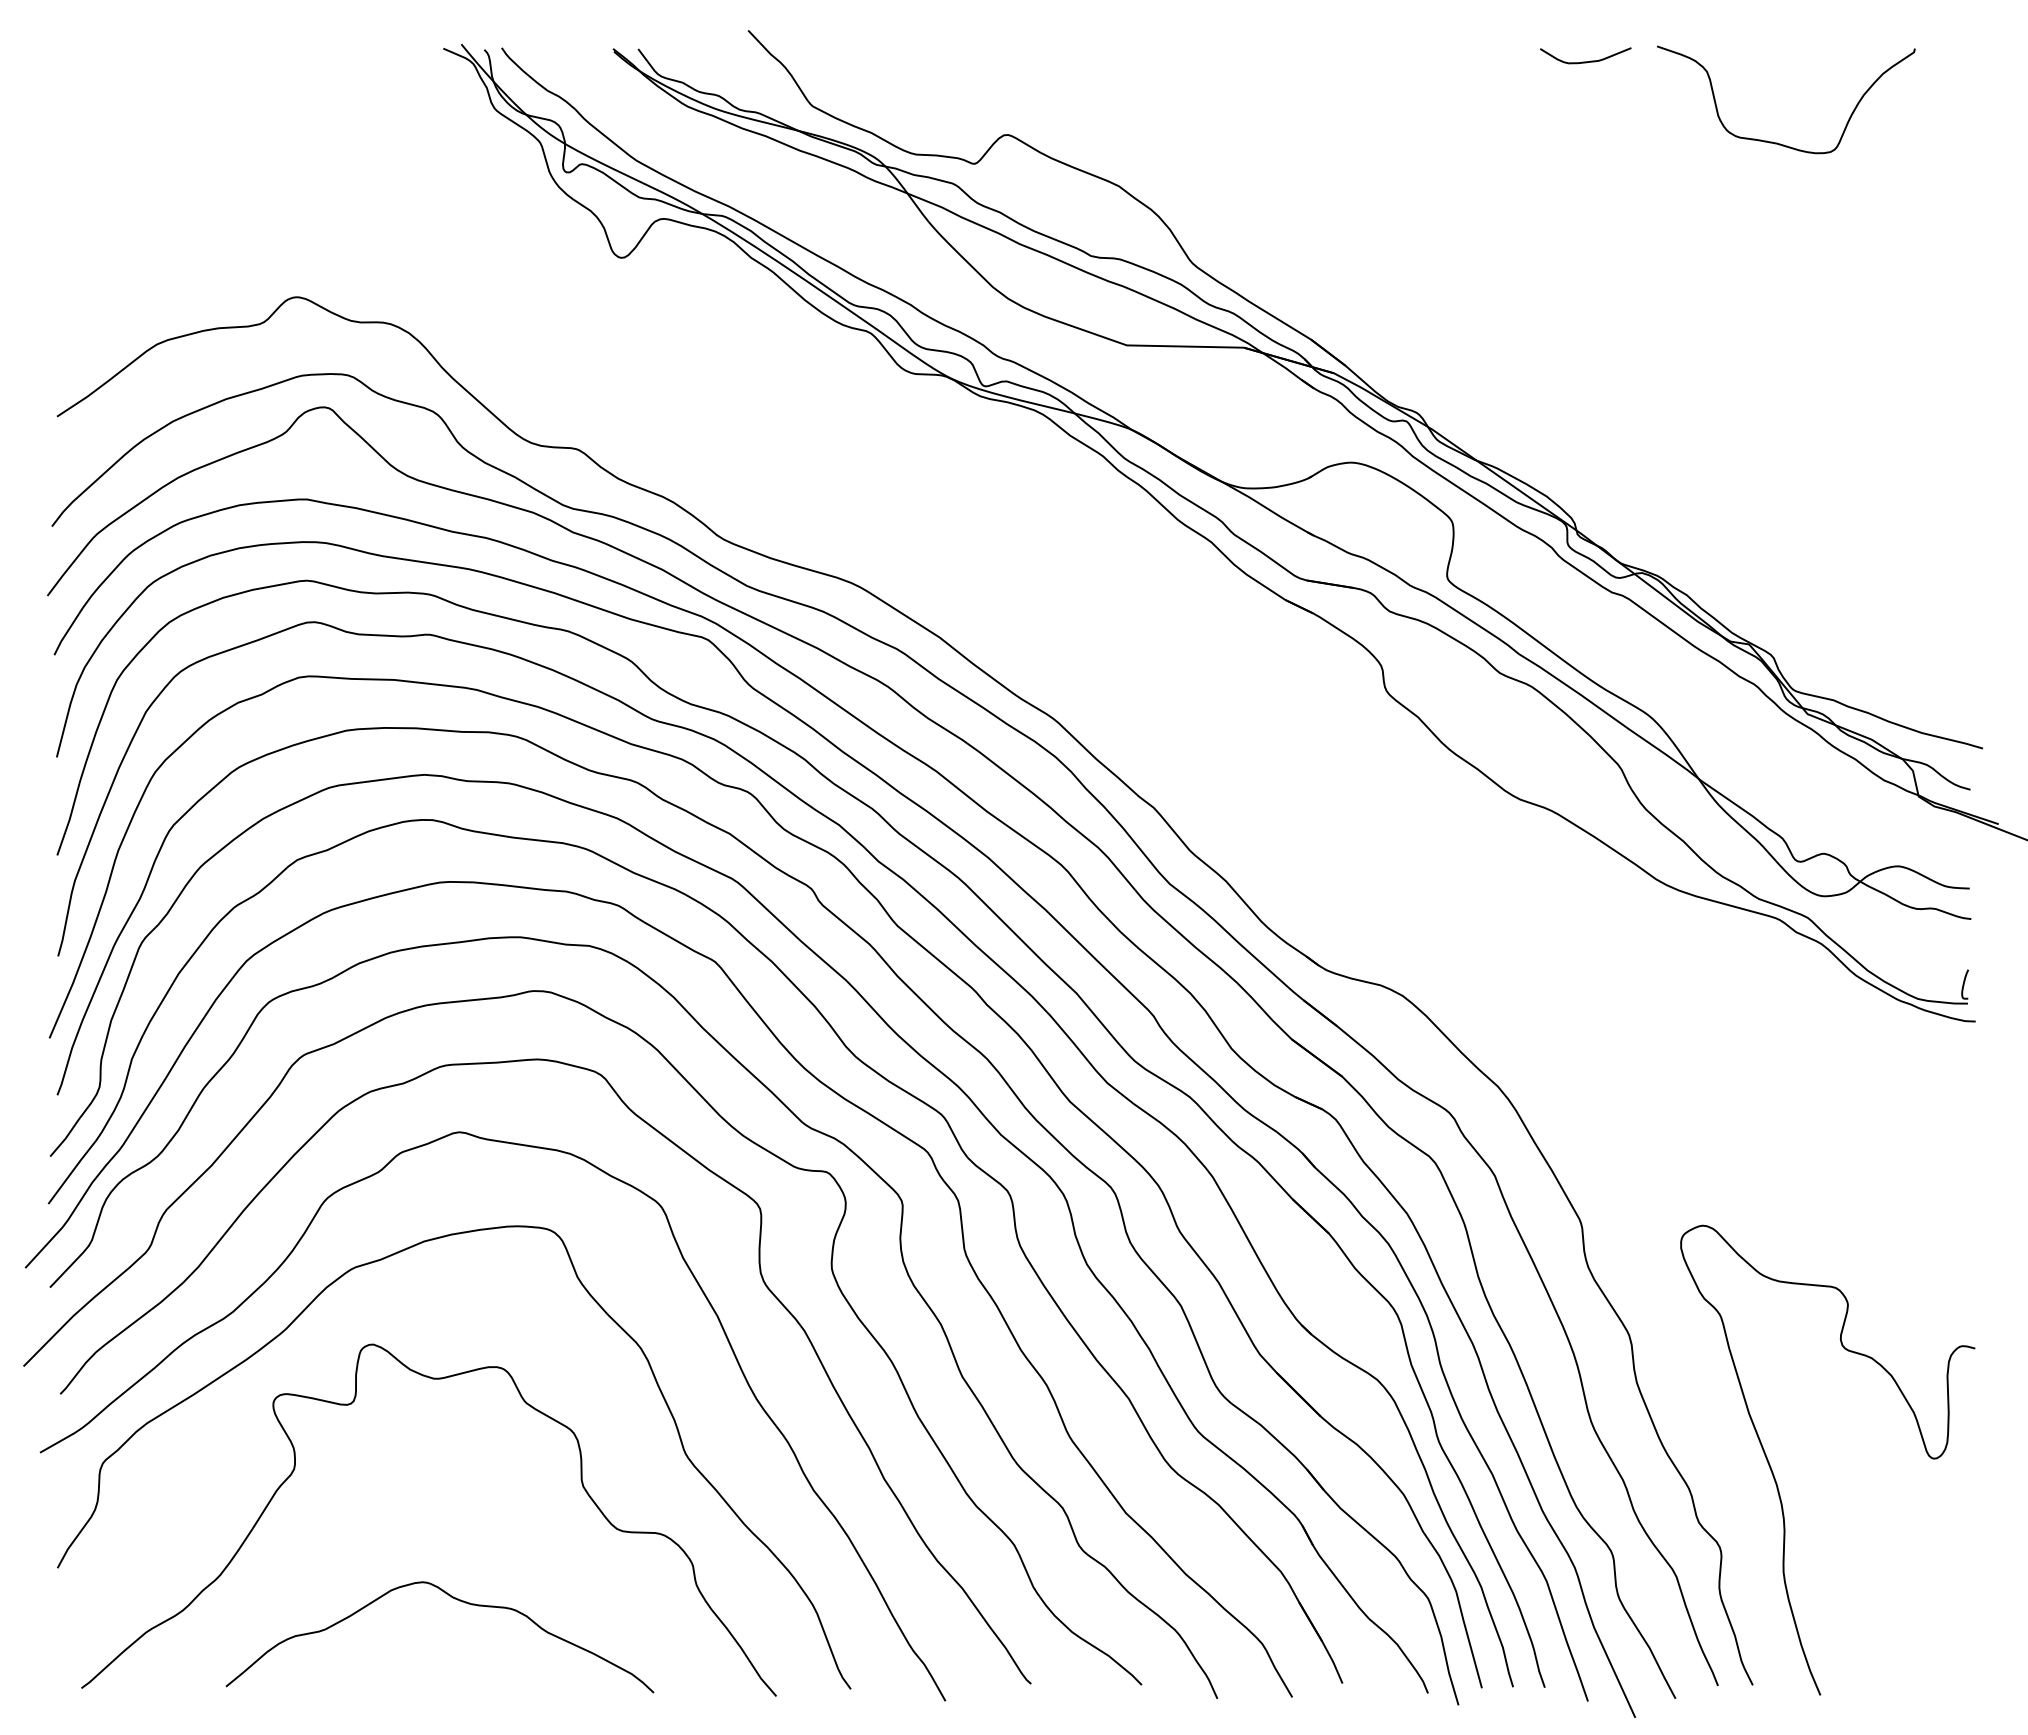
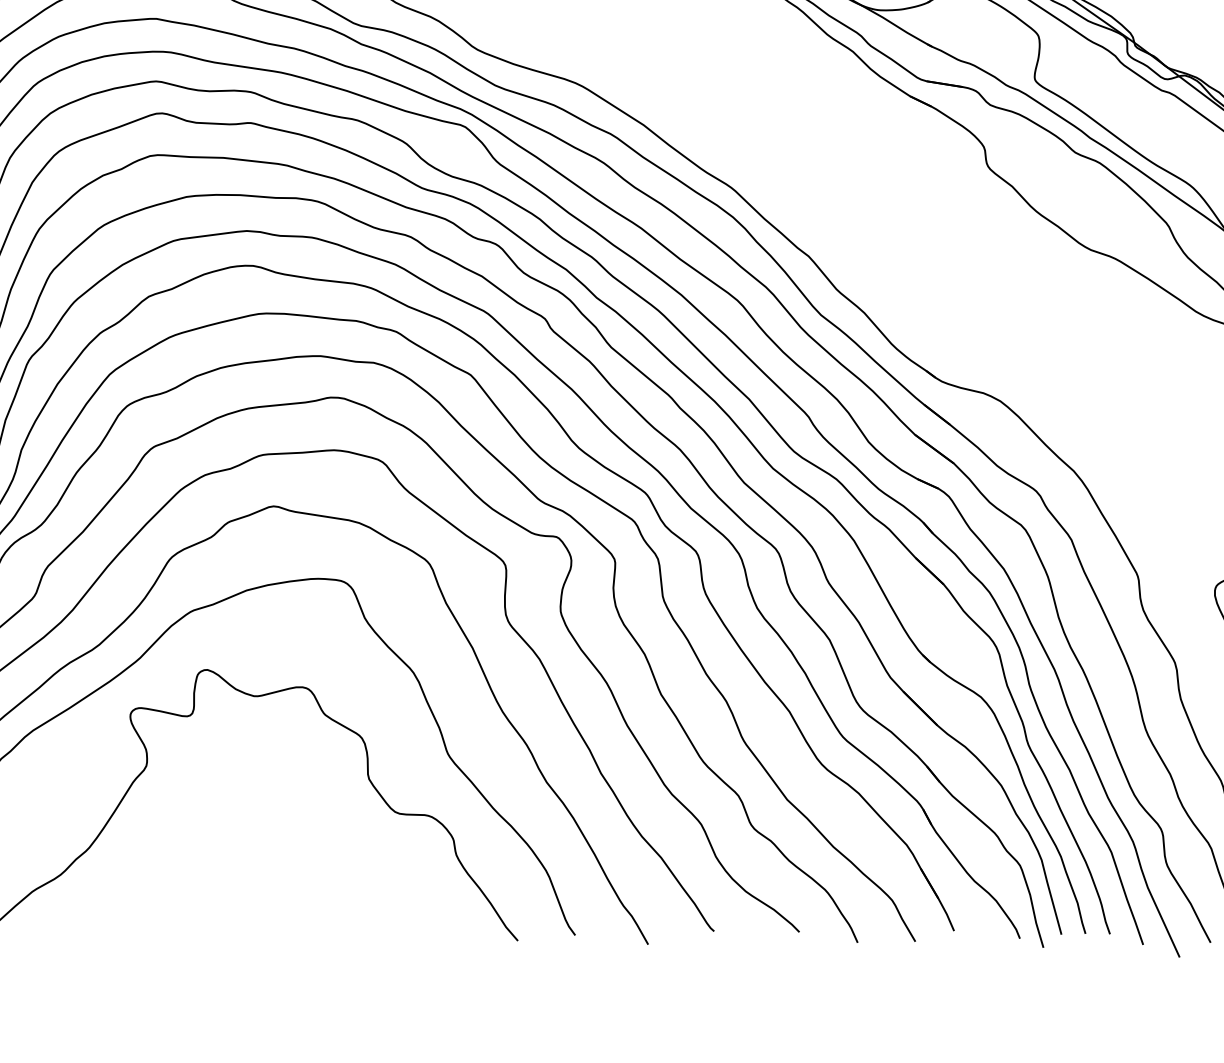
curve: (452, 1598) -> (268, 865), removed

